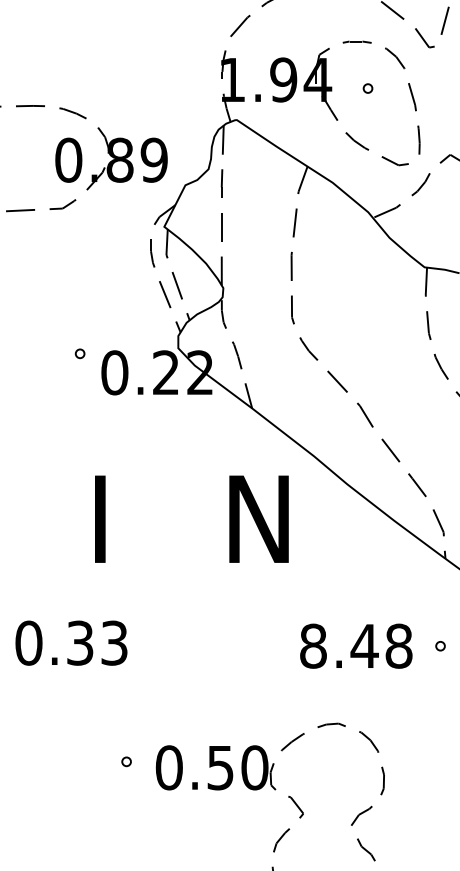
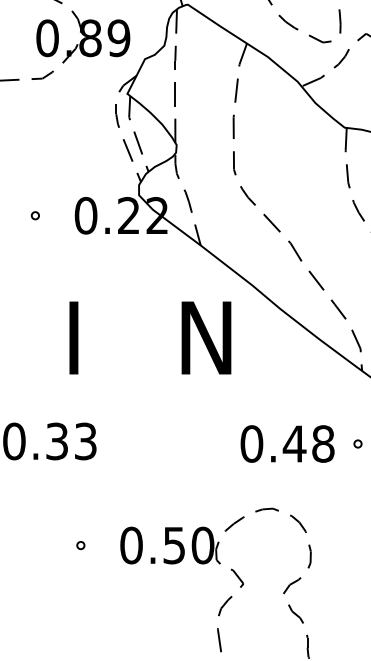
part: (79, 353) -> (34, 215), moved
text: (313, 645) -> (251, 443), 8.48 -> 0.48
part: (126, 761) -> (80, 545), moved

